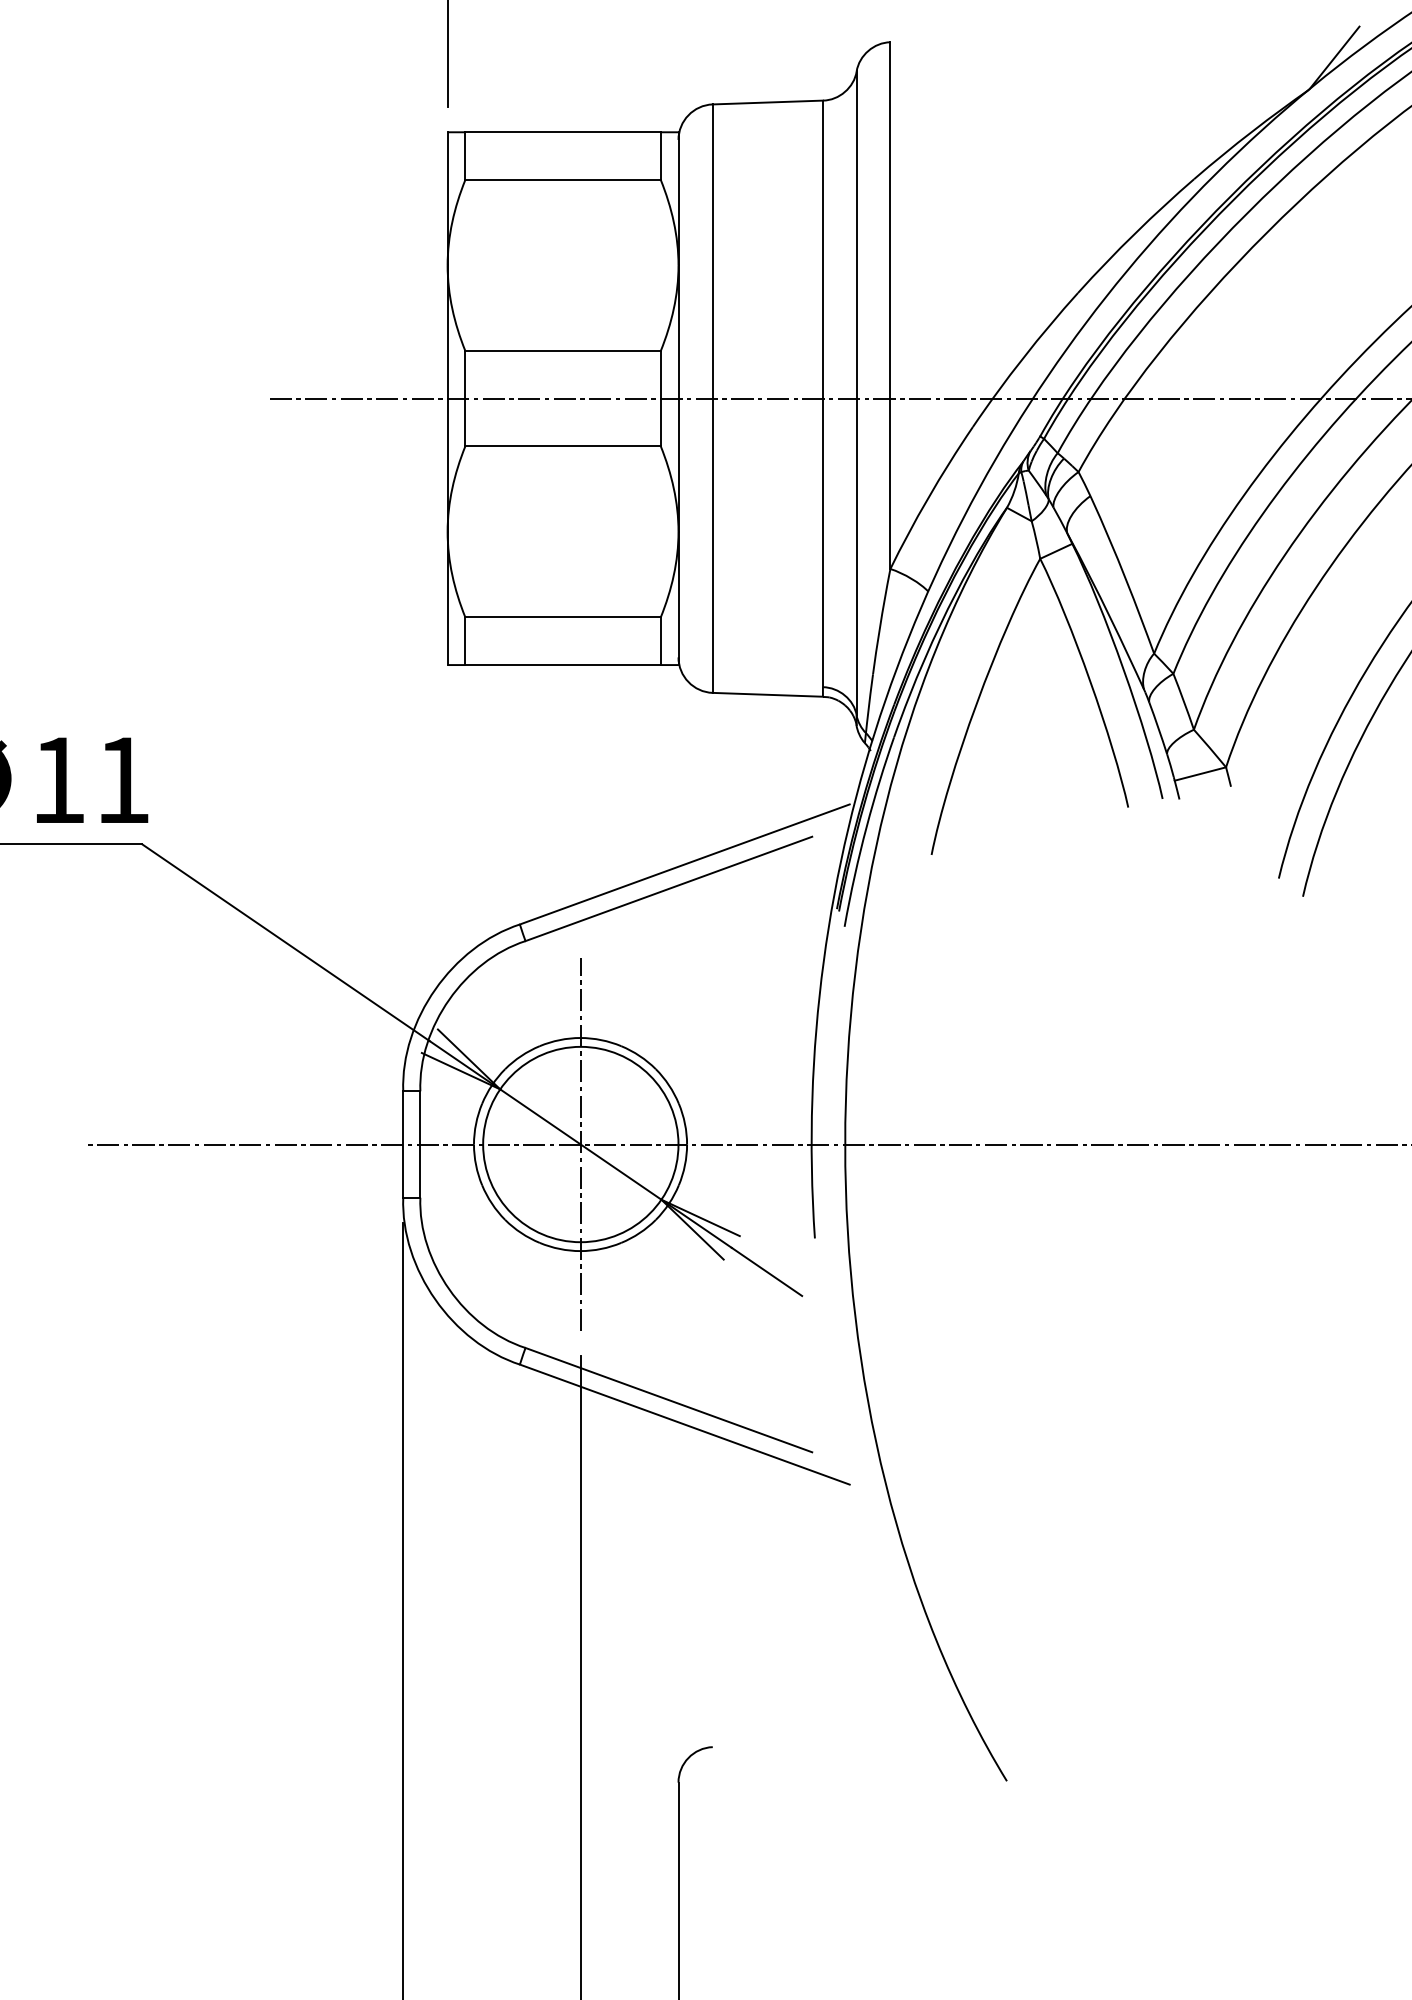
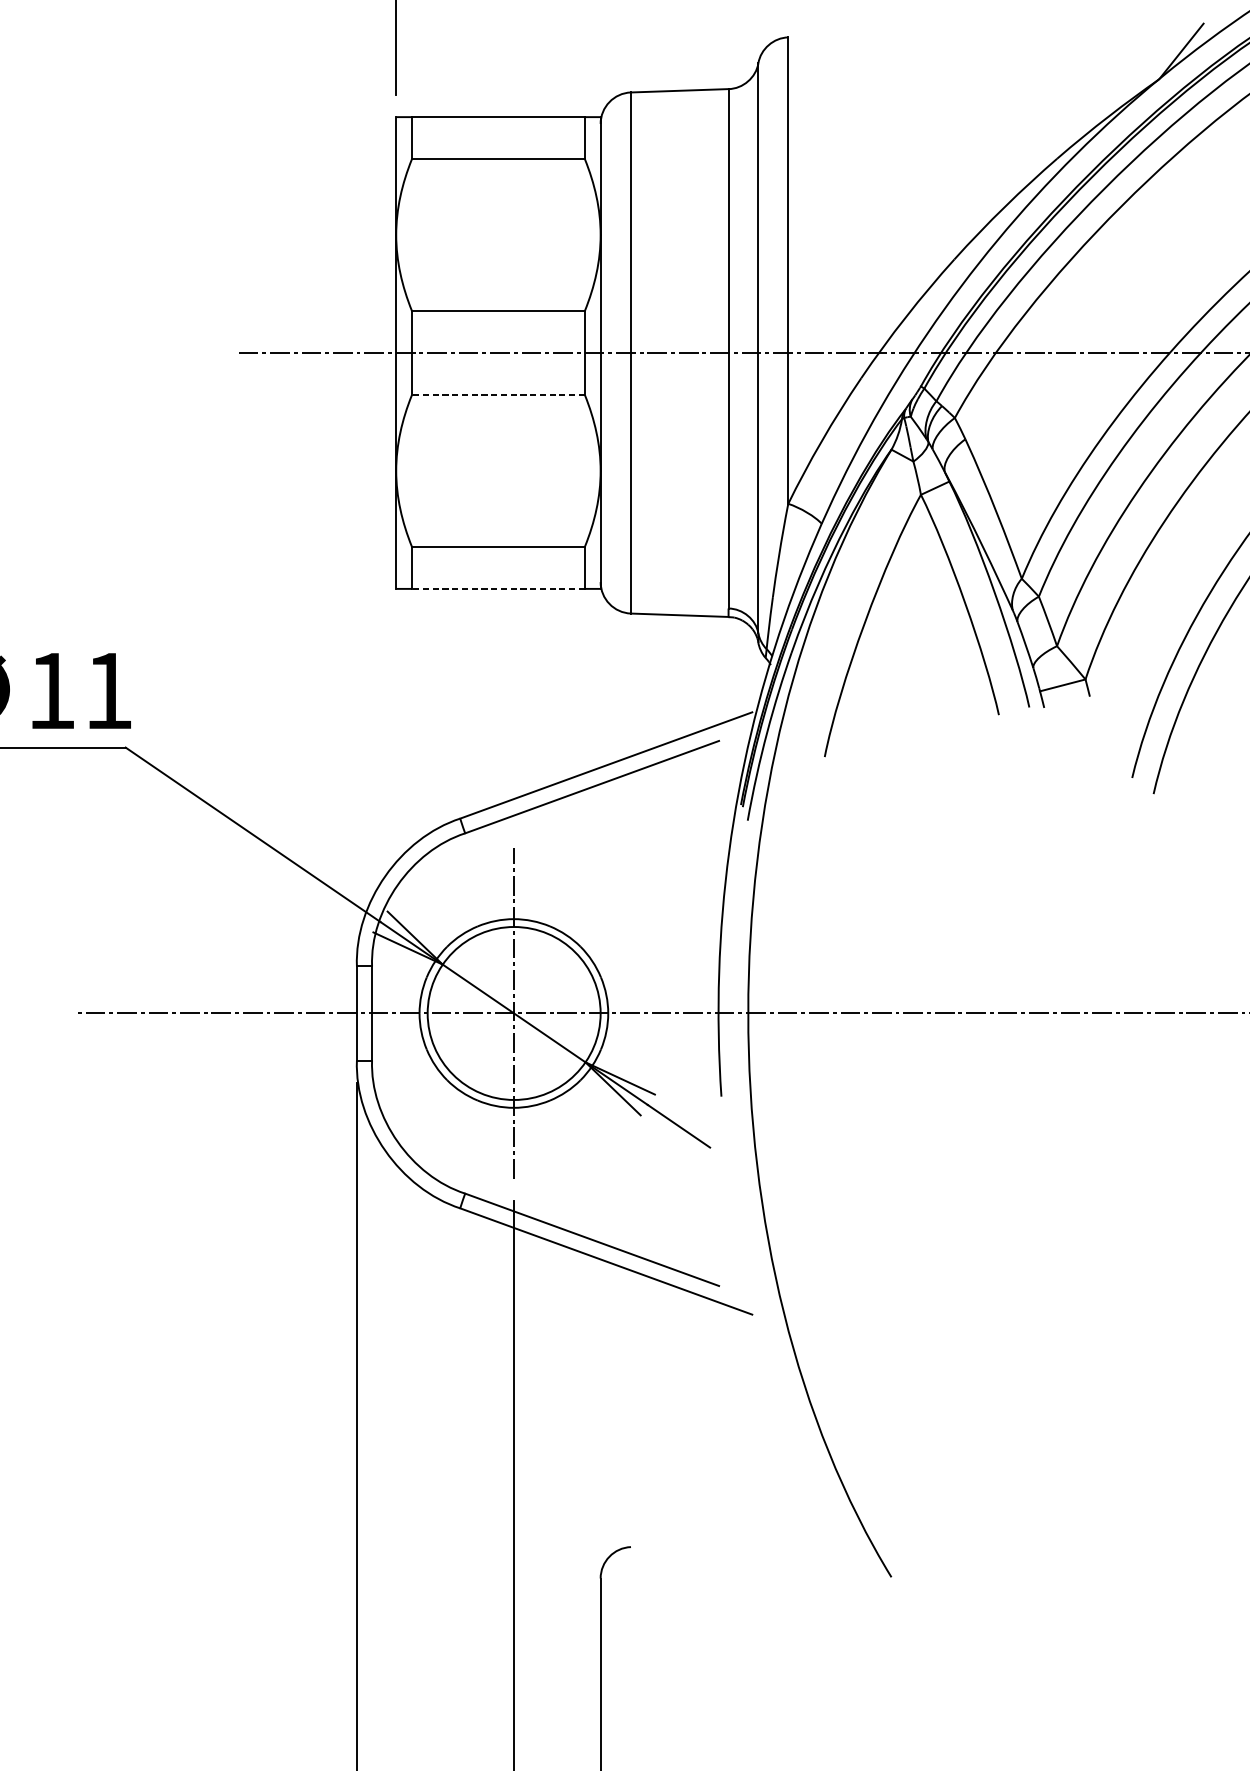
line: (563, 446) -> (498, 395), solid -> dashed
line: (563, 665) -> (498, 589), solid -> dashed

